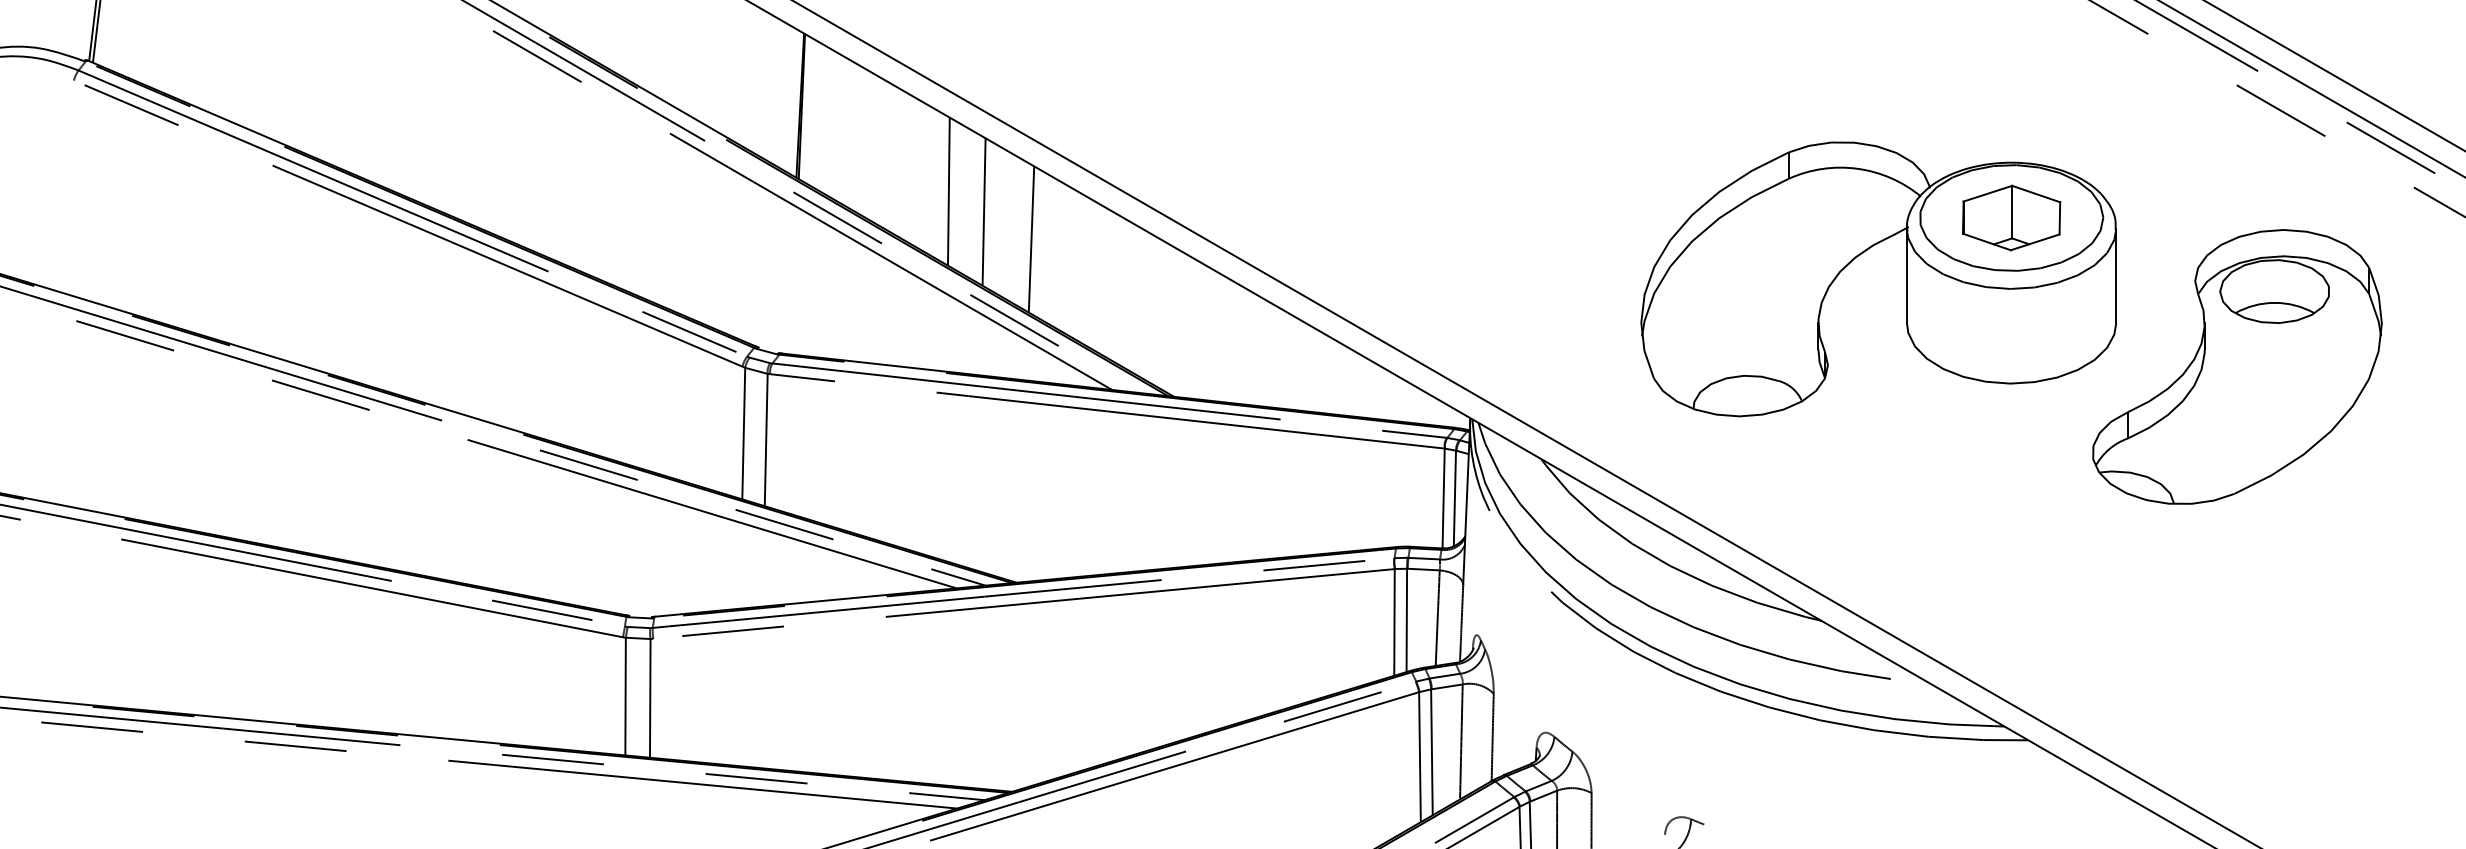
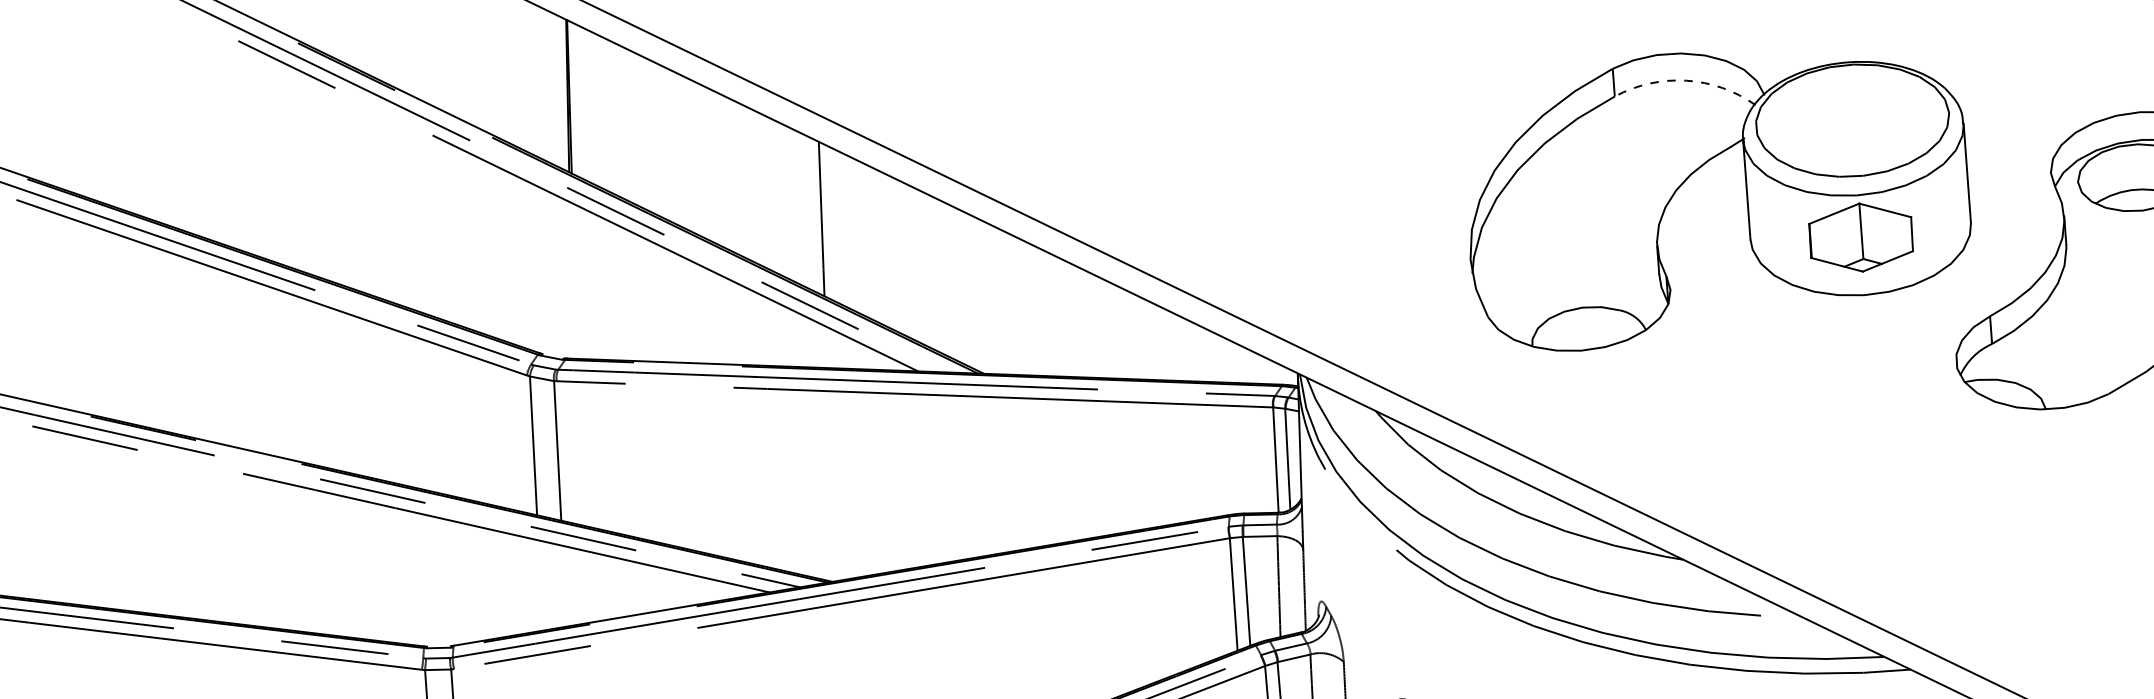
arc: (1857, 168) -> (1686, 80), solid -> dashed
line: (948, 191) -> (730, 174), removed
line: (983, 211) -> (768, 193), removed
part: (2011, 217) -> (1861, 237), moved

